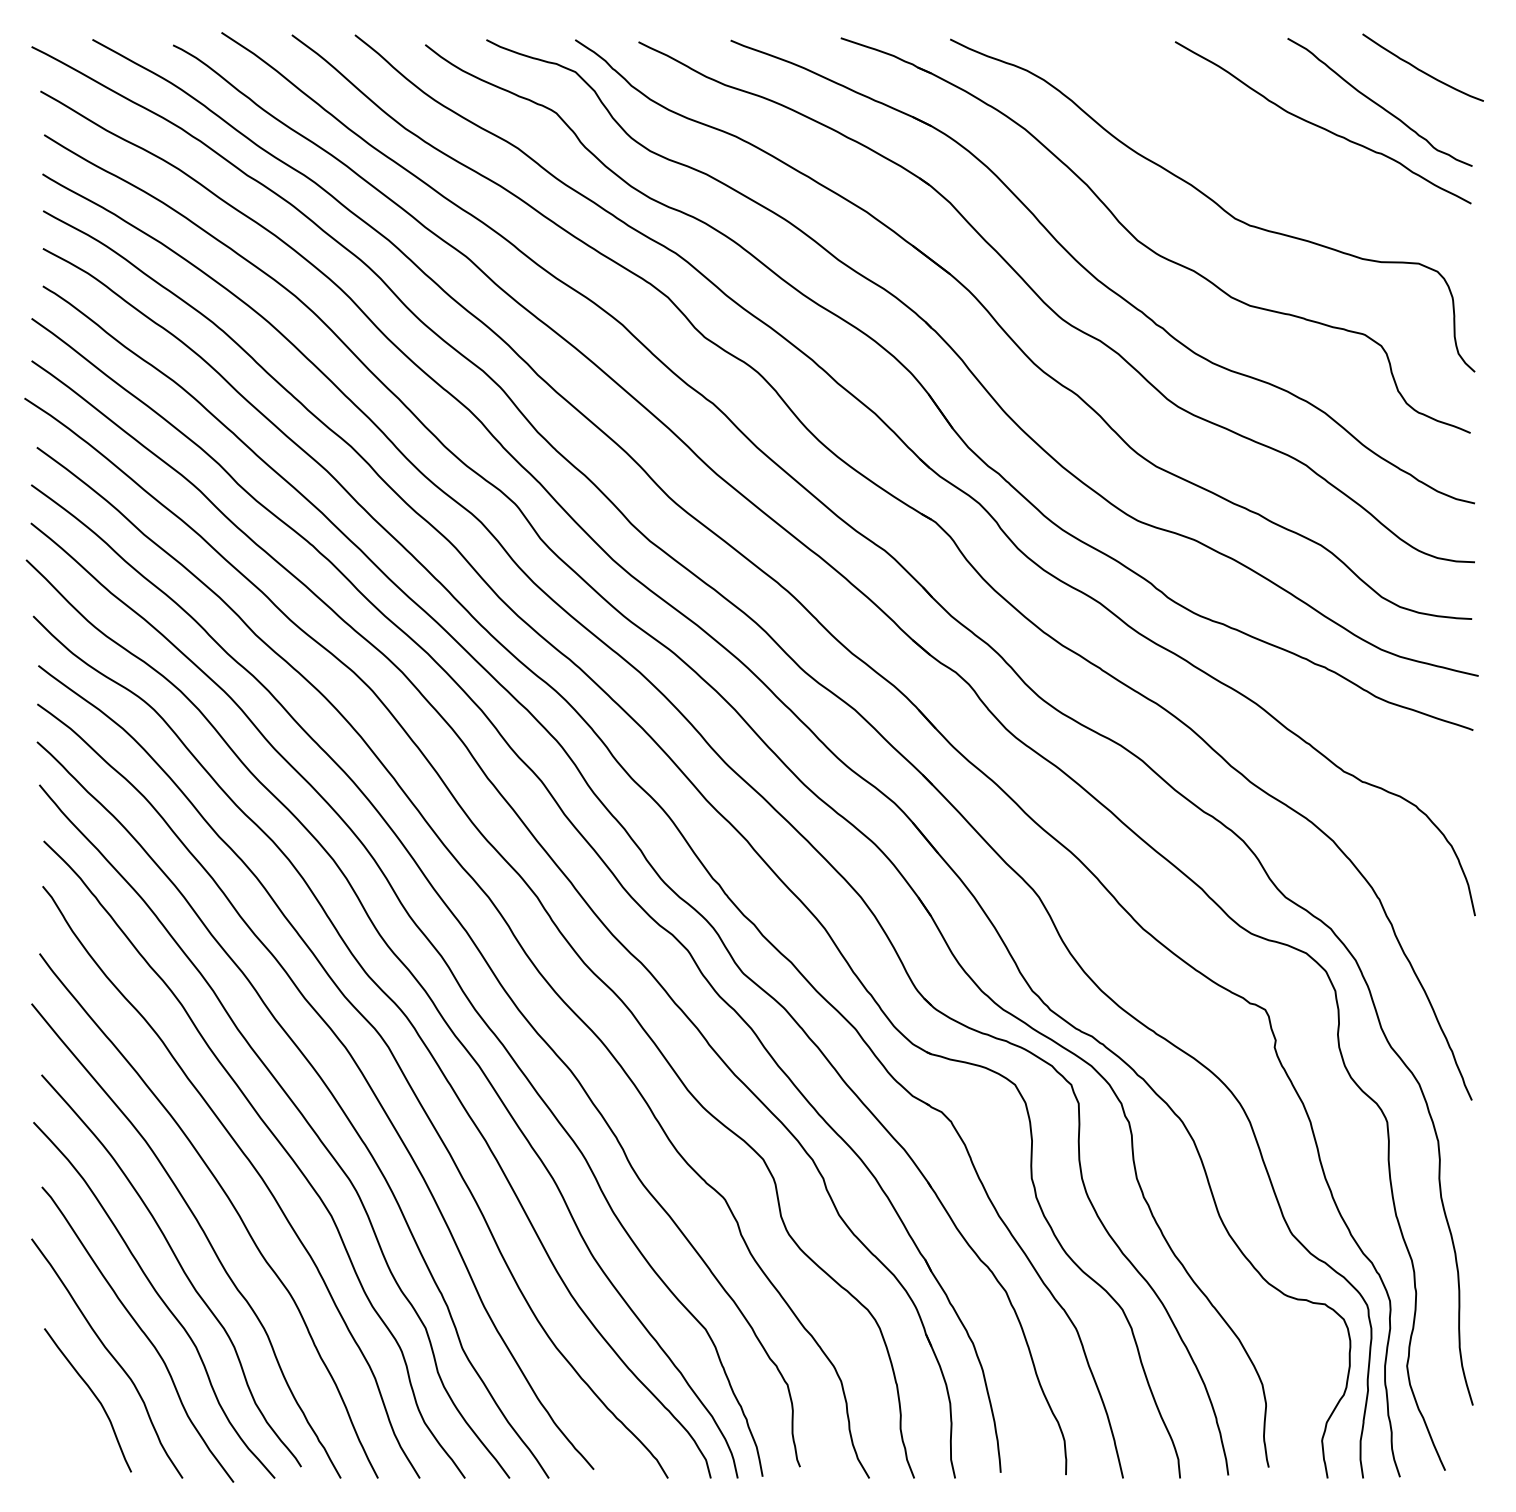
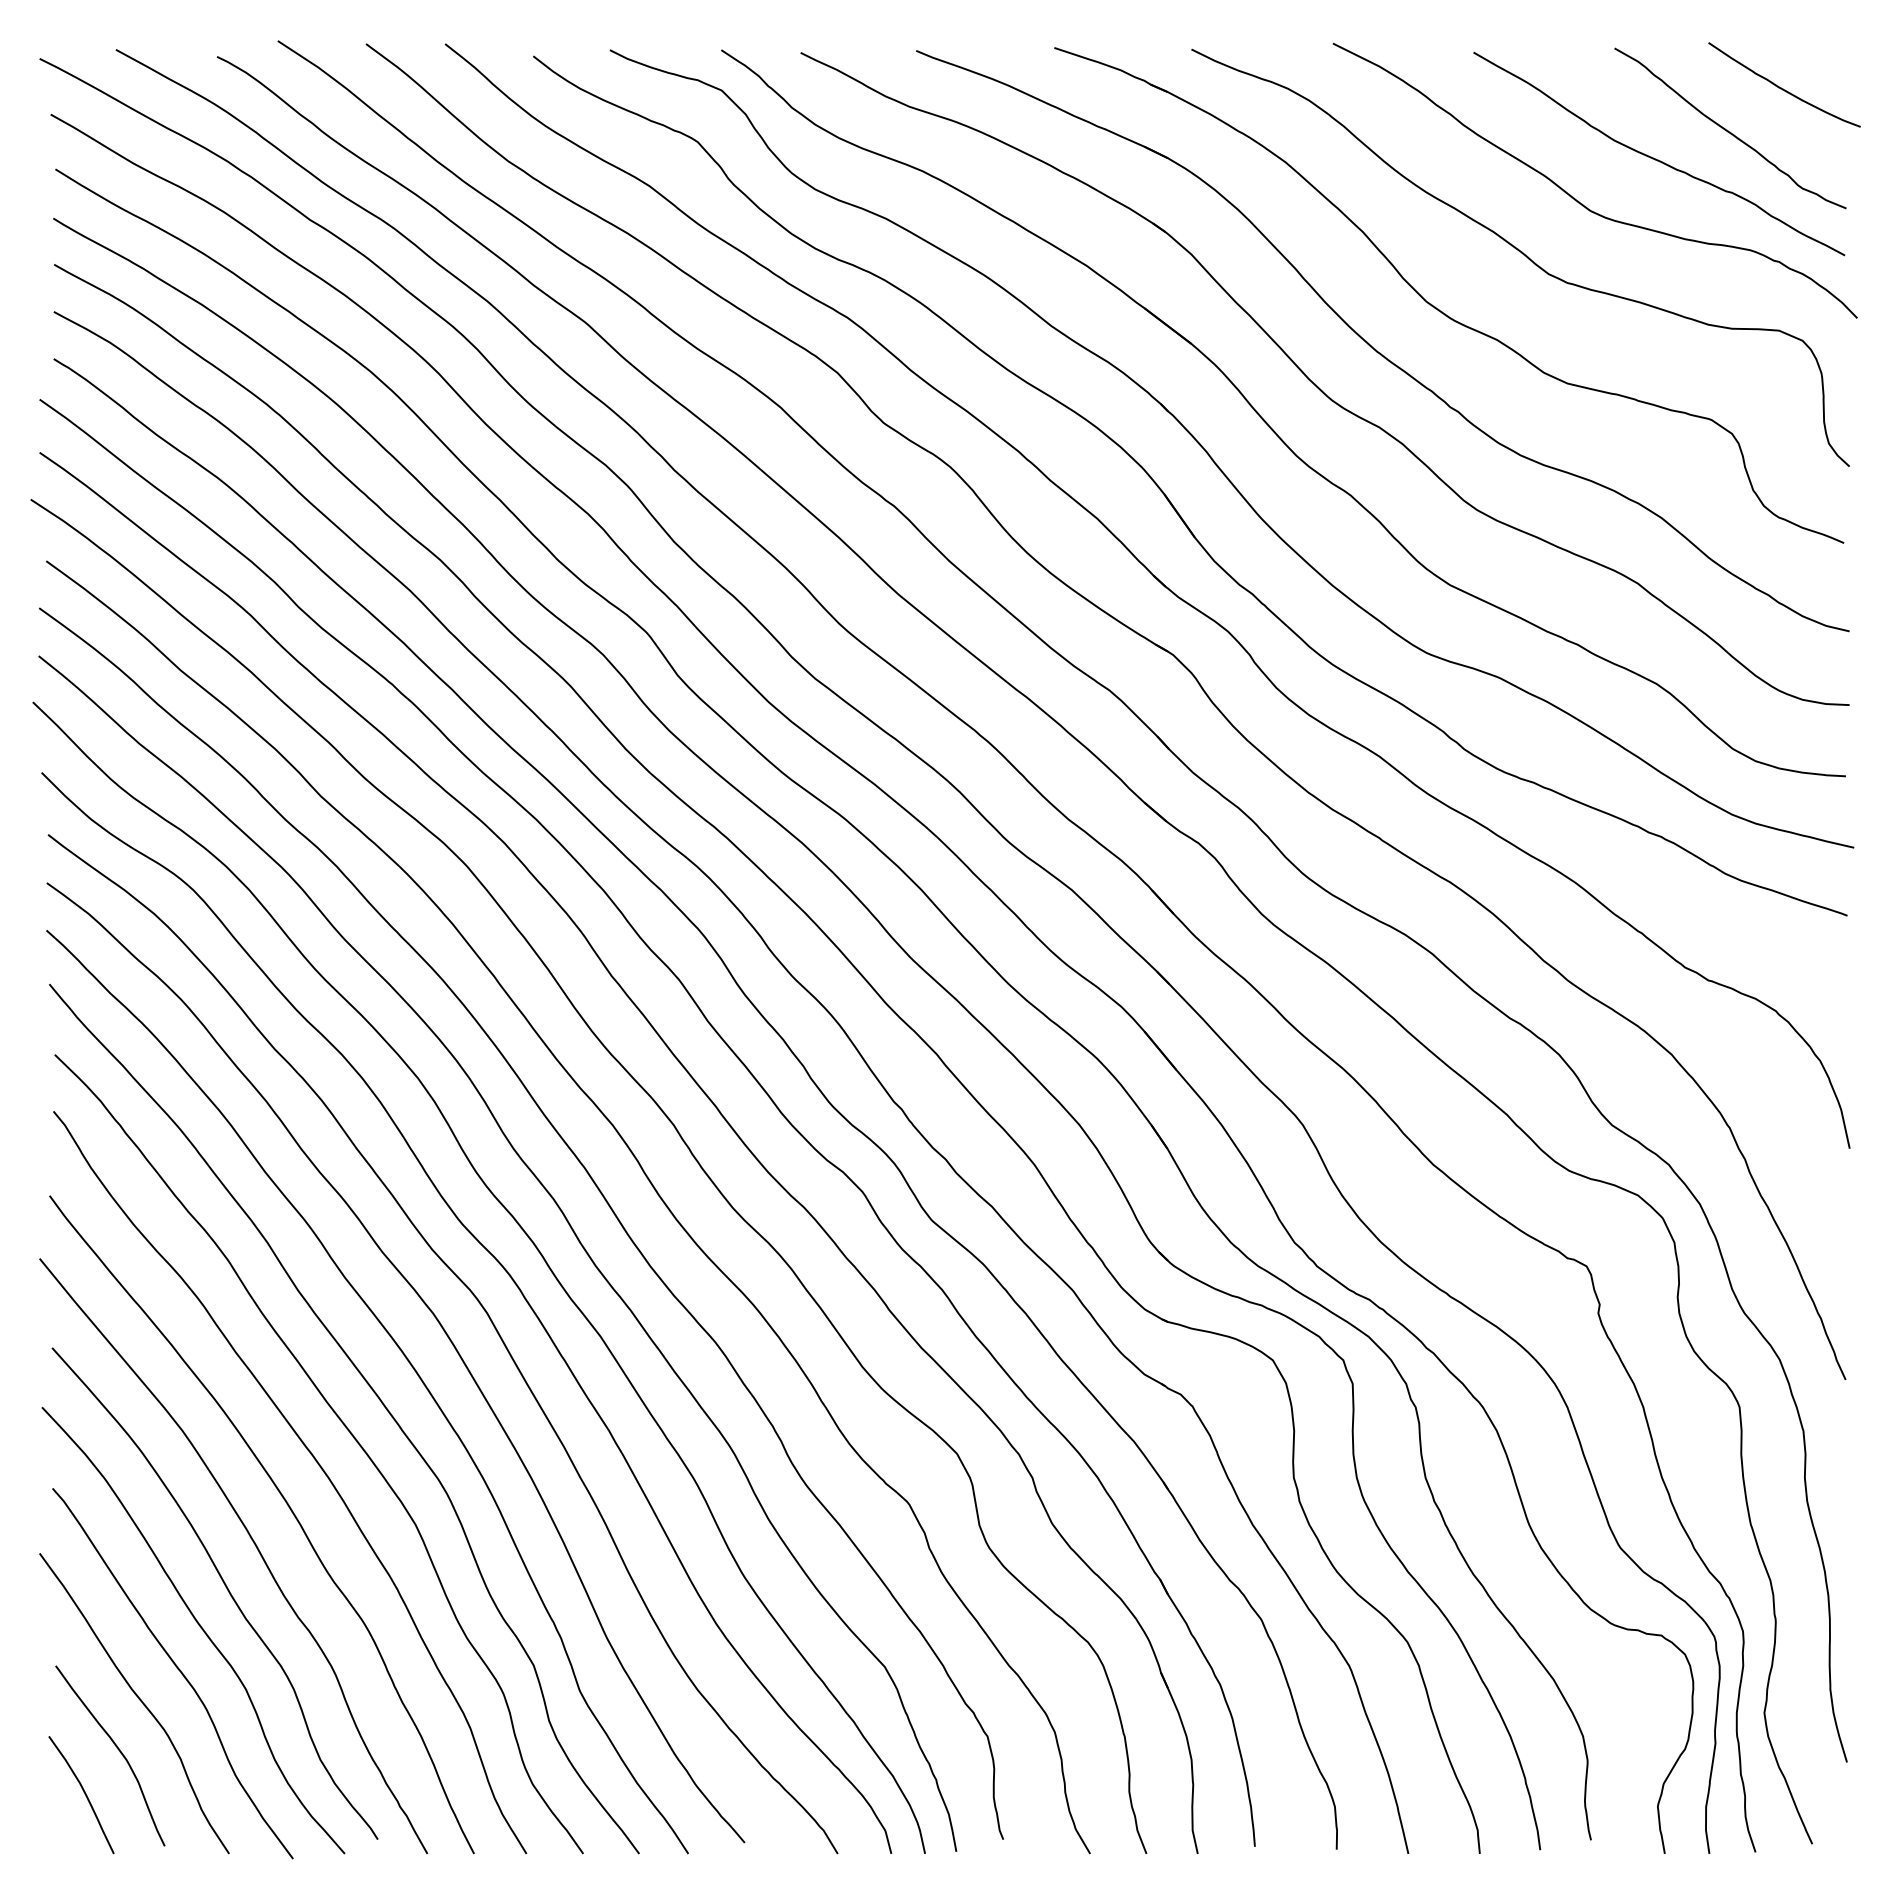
curve: (1258, 159) -> (1578, 200), added
curve: (67, 1431) -> (84, 1794), added

